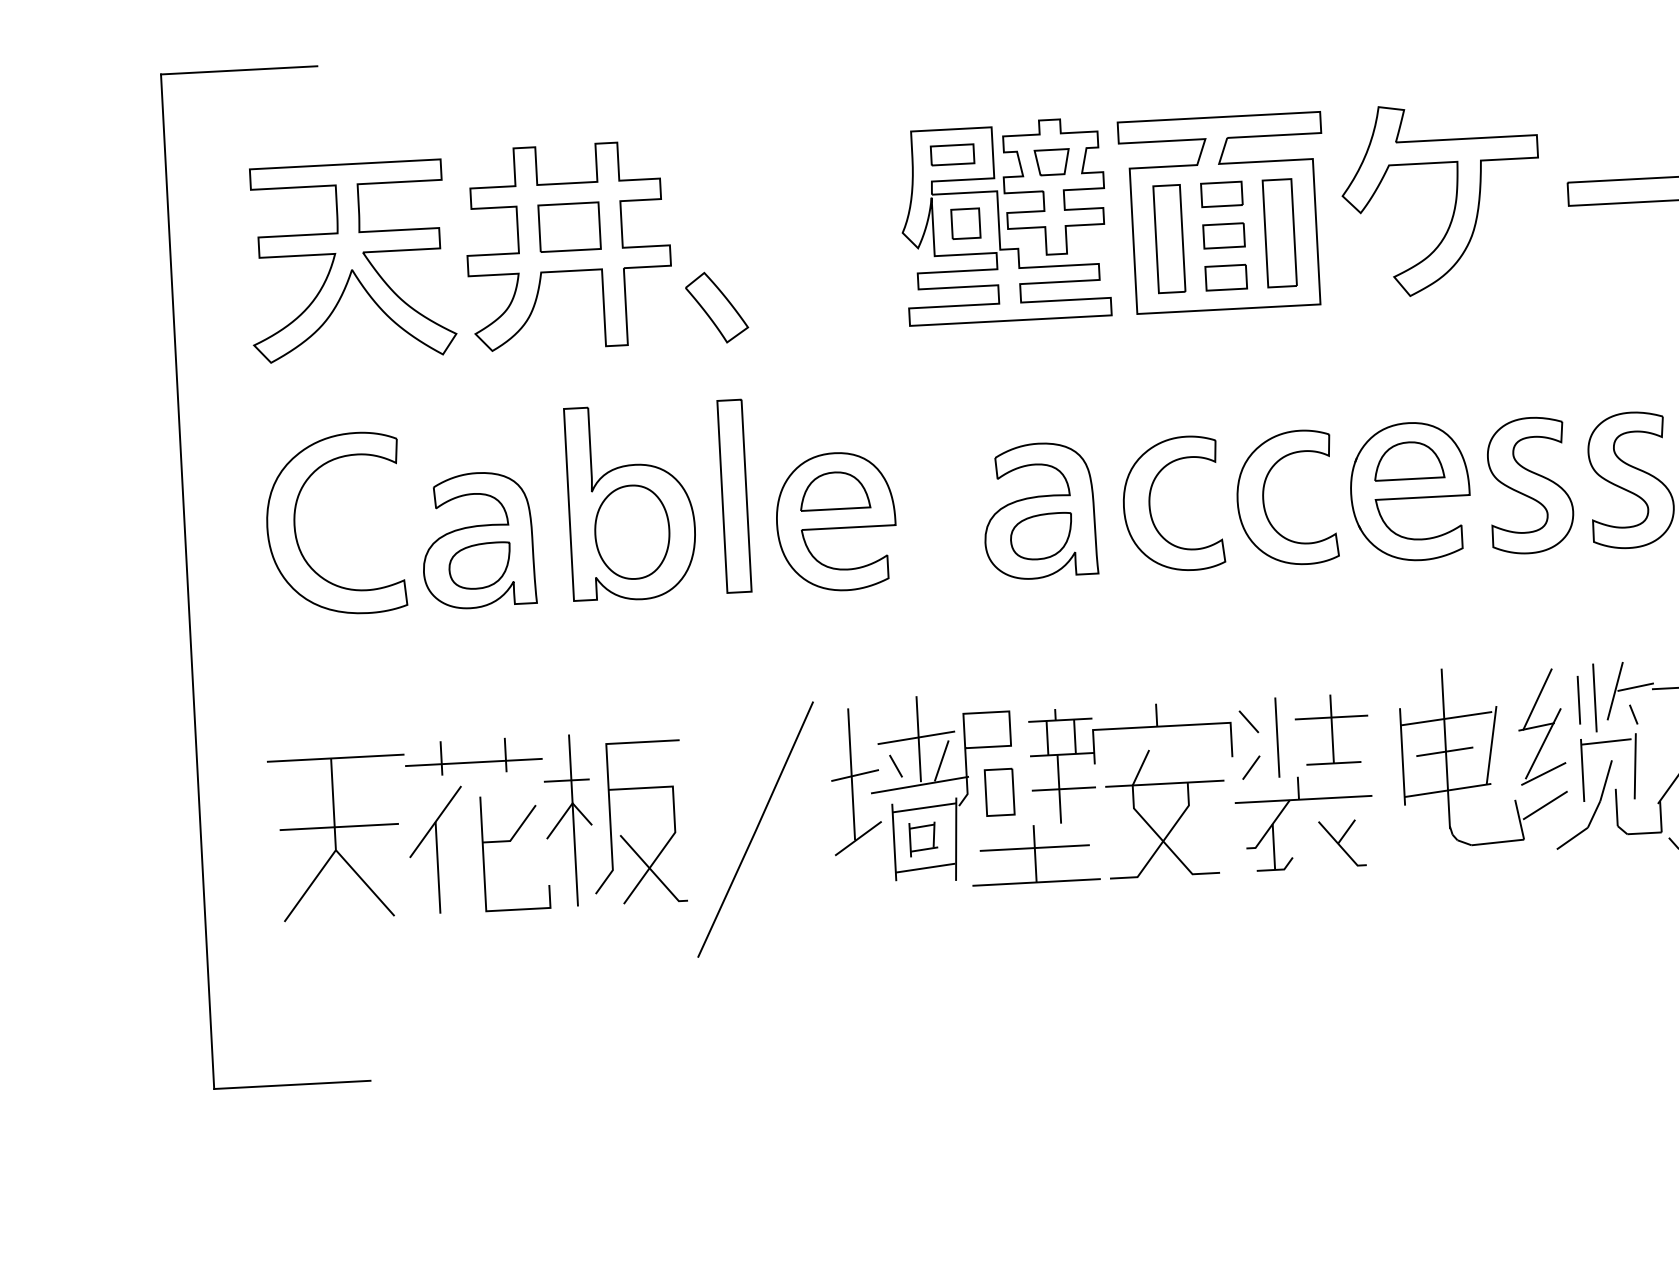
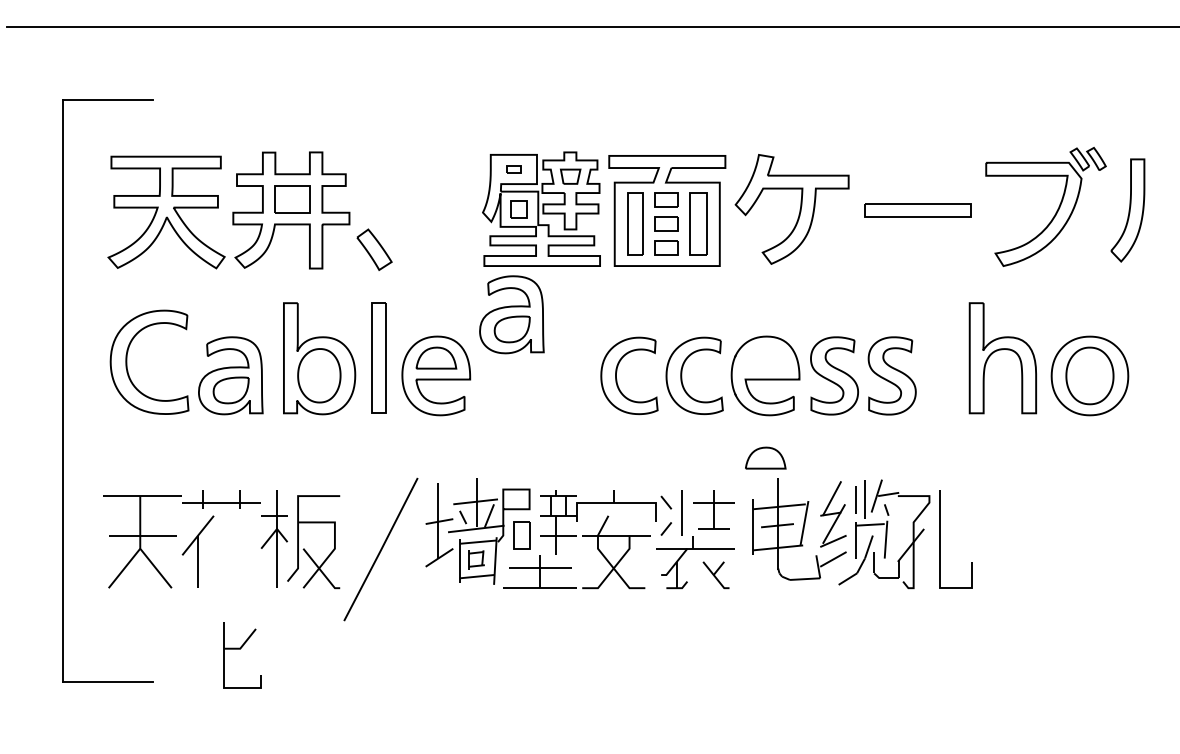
part: (951, 154) -> (513, 169), size x0.6
part: (1408, 459) -> (765, 457), moved
part: (1038, 510) -> (511, 314), moved
part: (510, 842) -> (240, 649), moved

